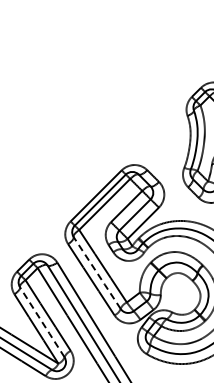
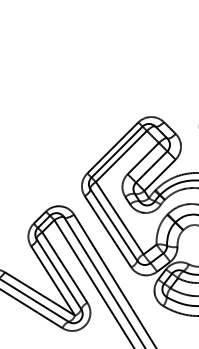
line: (96, 272) -> (113, 224), dashed -> solid
line: (42, 322) -> (59, 274), dashed -> solid

